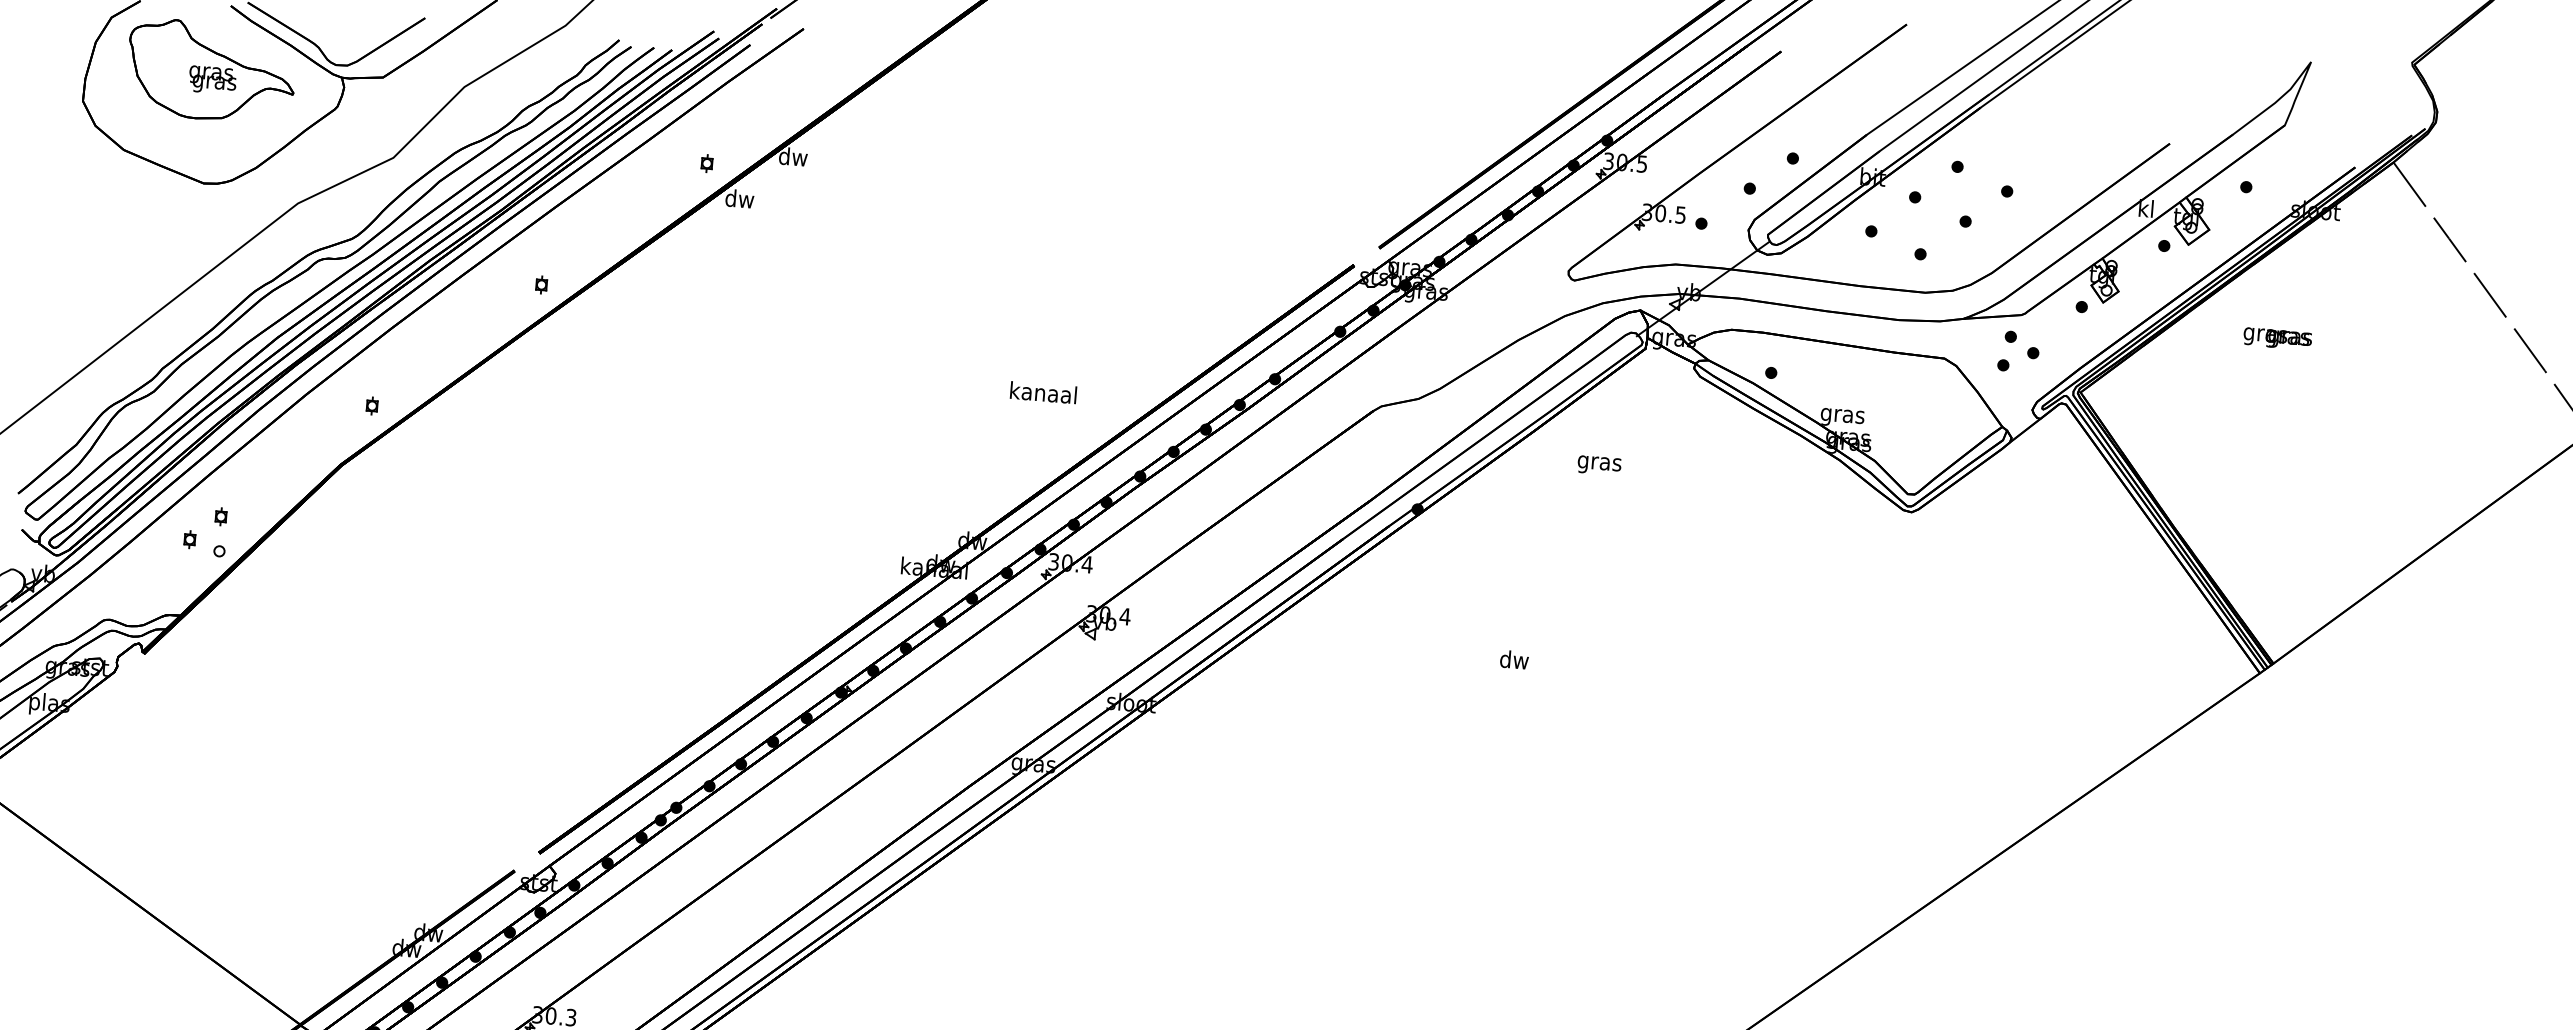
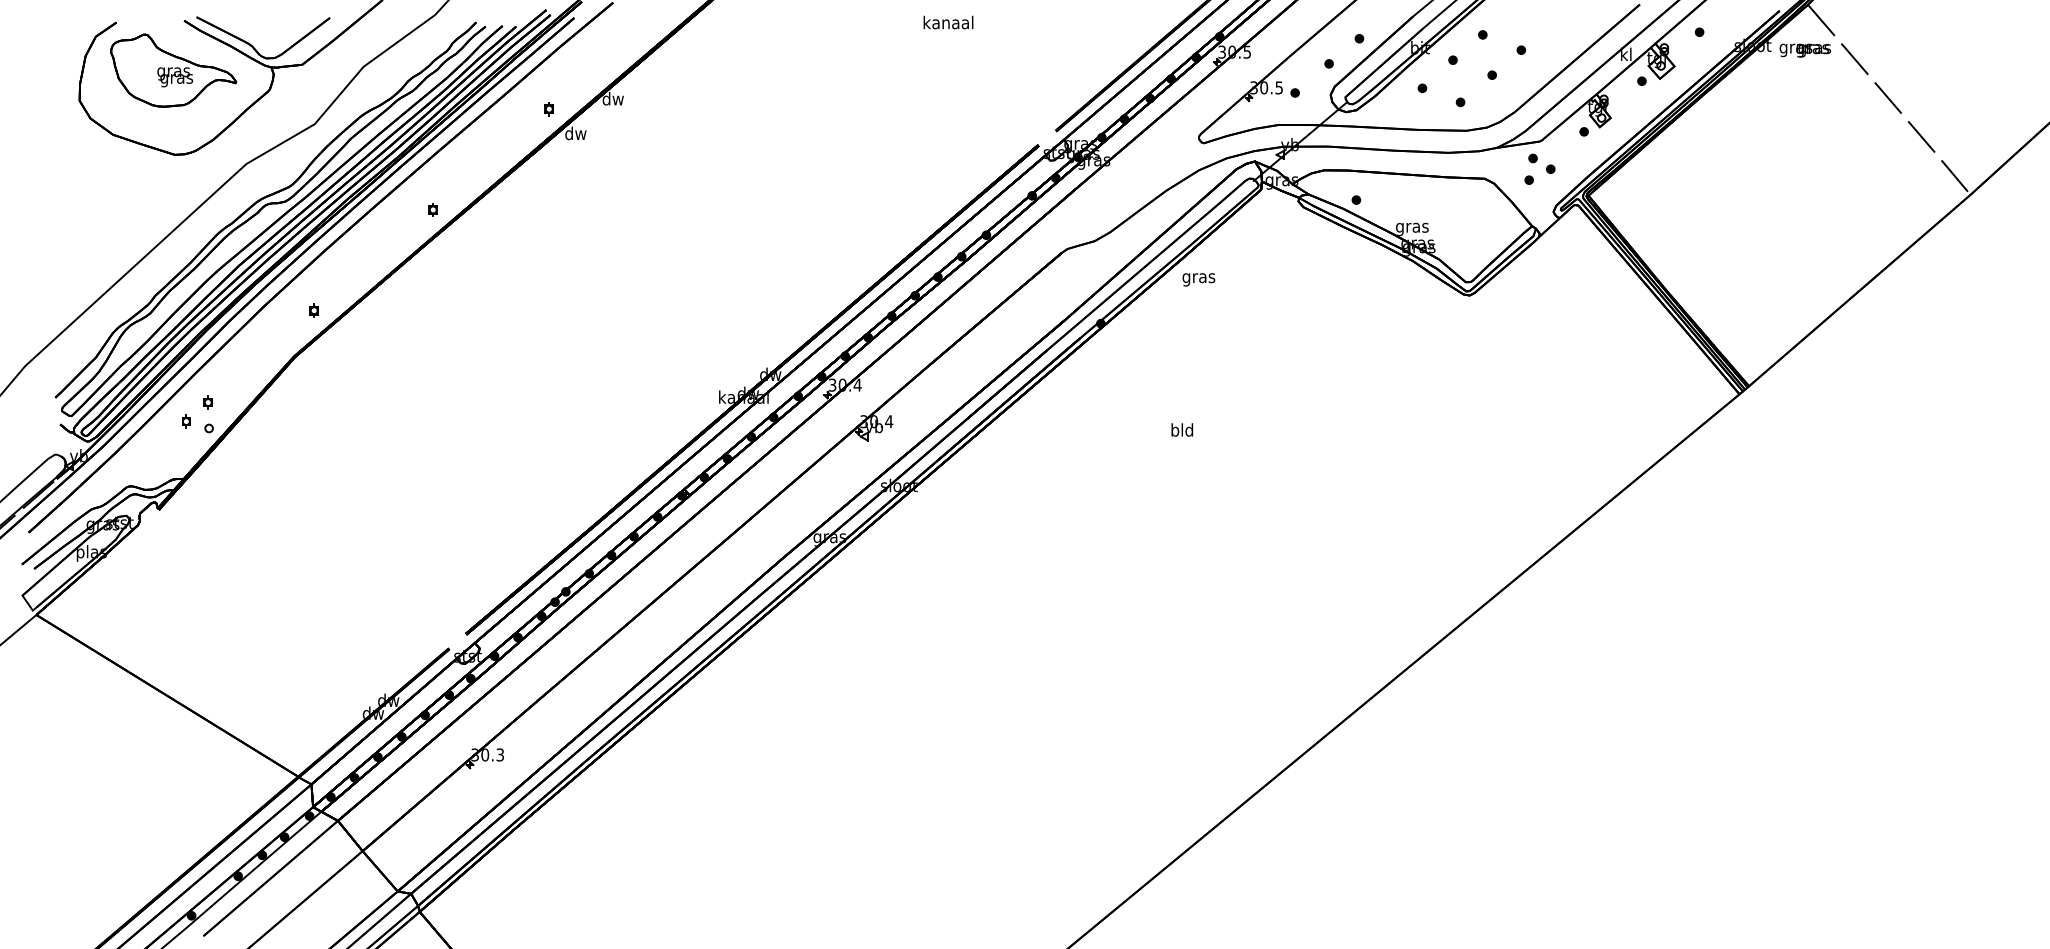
text: (2276, 338) -> (1804, 50), moved
text: (1043, 392) -> (948, 22), moved
text: (1598, 465) -> (1198, 279), moved
text: (1514, 659) -> (1182, 429), dw -> bld

